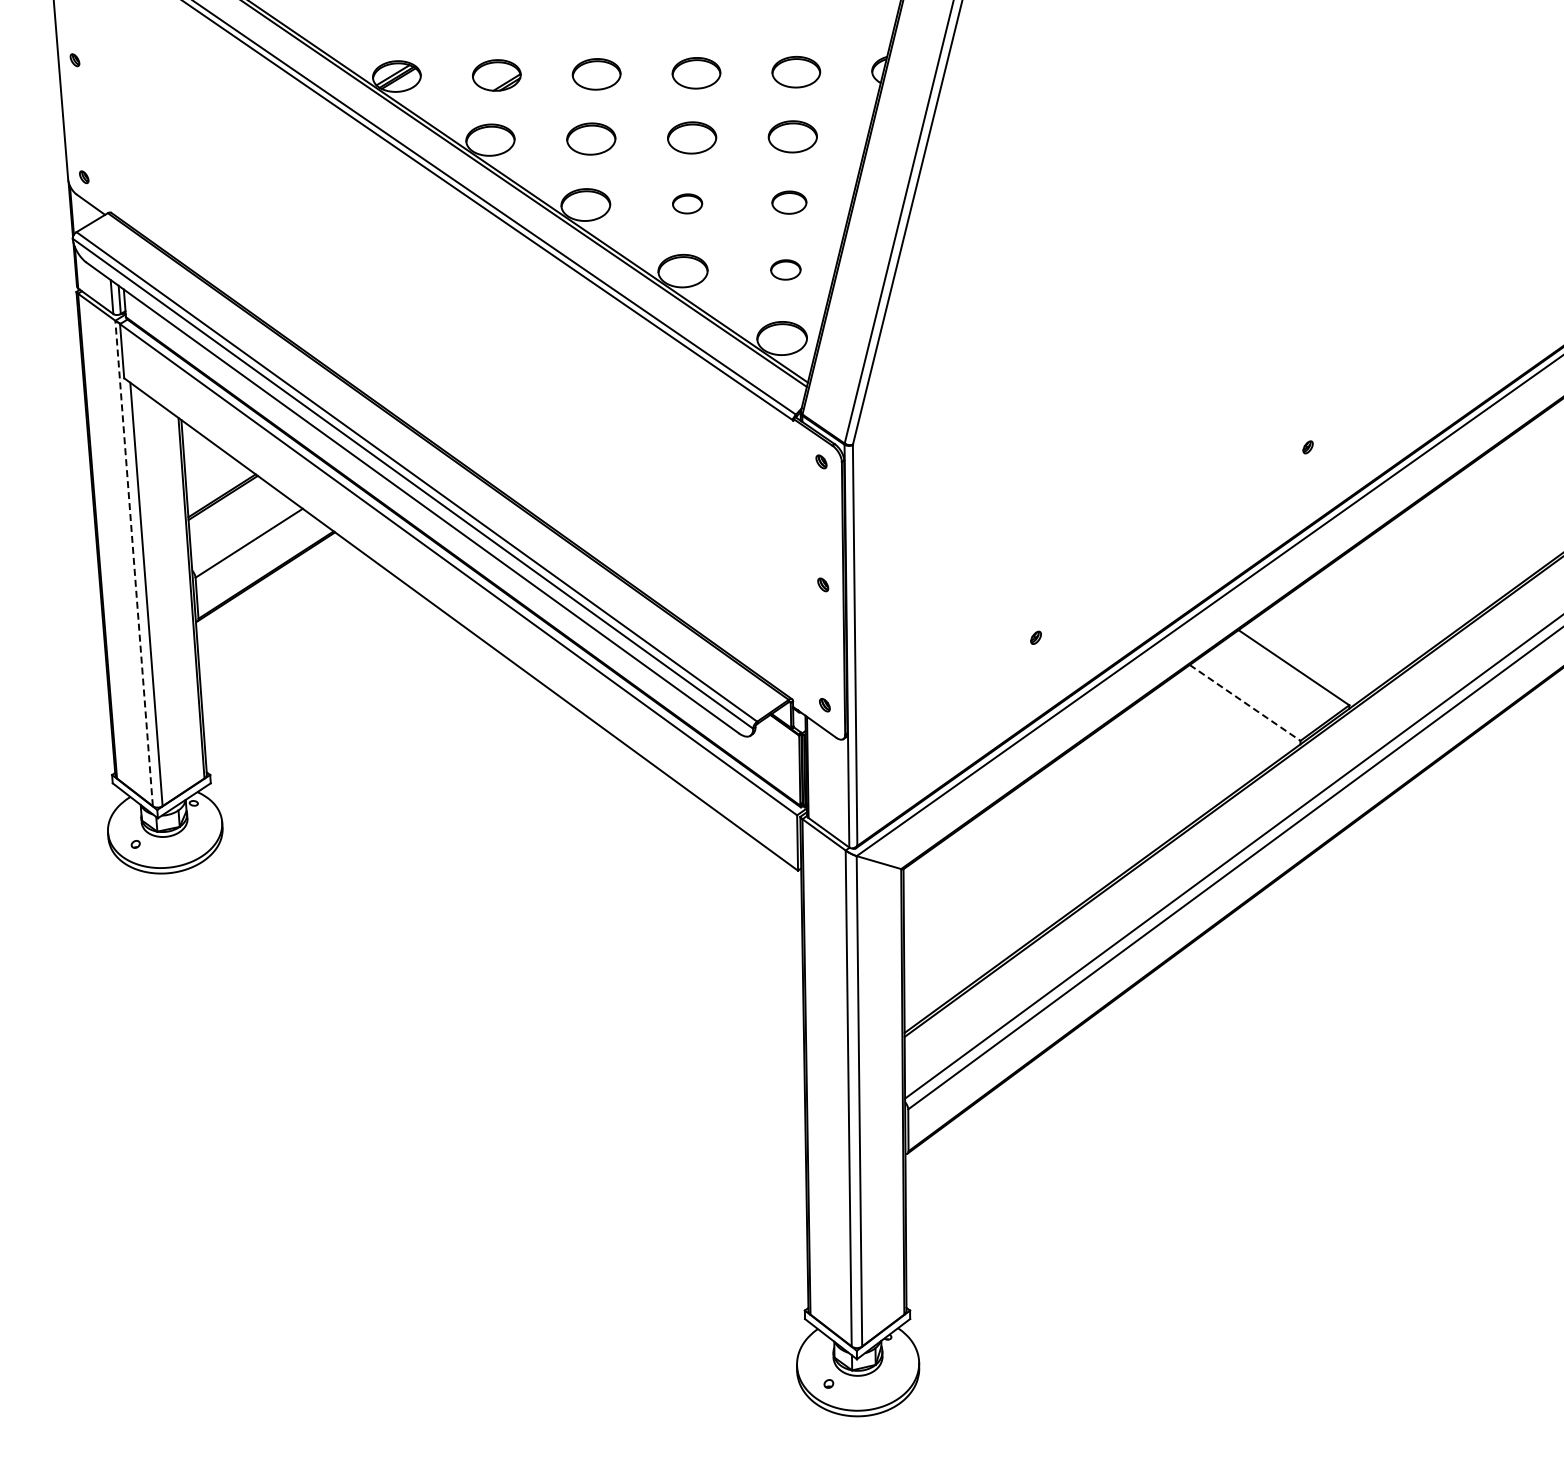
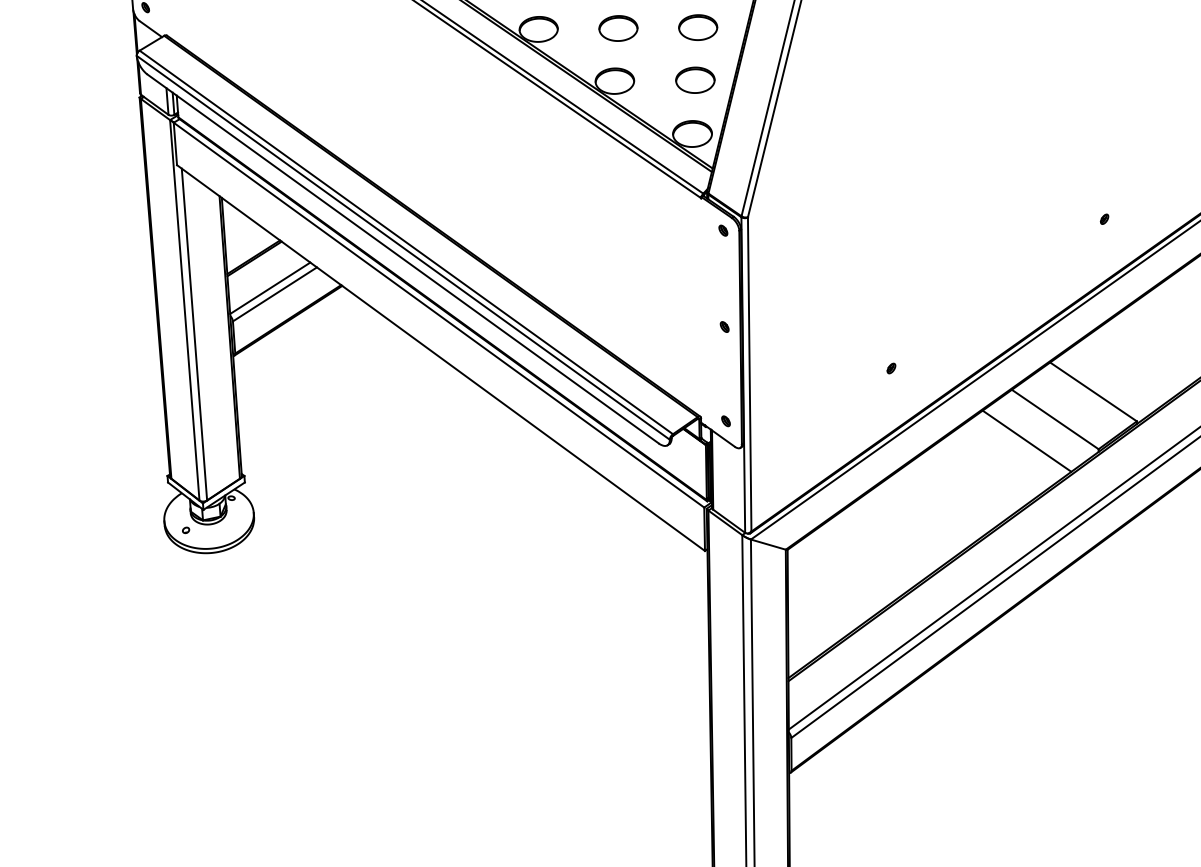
part: (789, 202) -> (698, 27), size x1.43
part: (687, 203) -> (618, 28), size x1.67
part: (785, 269) -> (695, 79), size x1.67
line: (243, 535) -> (270, 288), added
line: (134, 562) -> (185, 309), dashed -> solid
line: (1245, 703) -> (1055, 419), dashed -> solid
line: (1208, 730) -> (1026, 441), added

